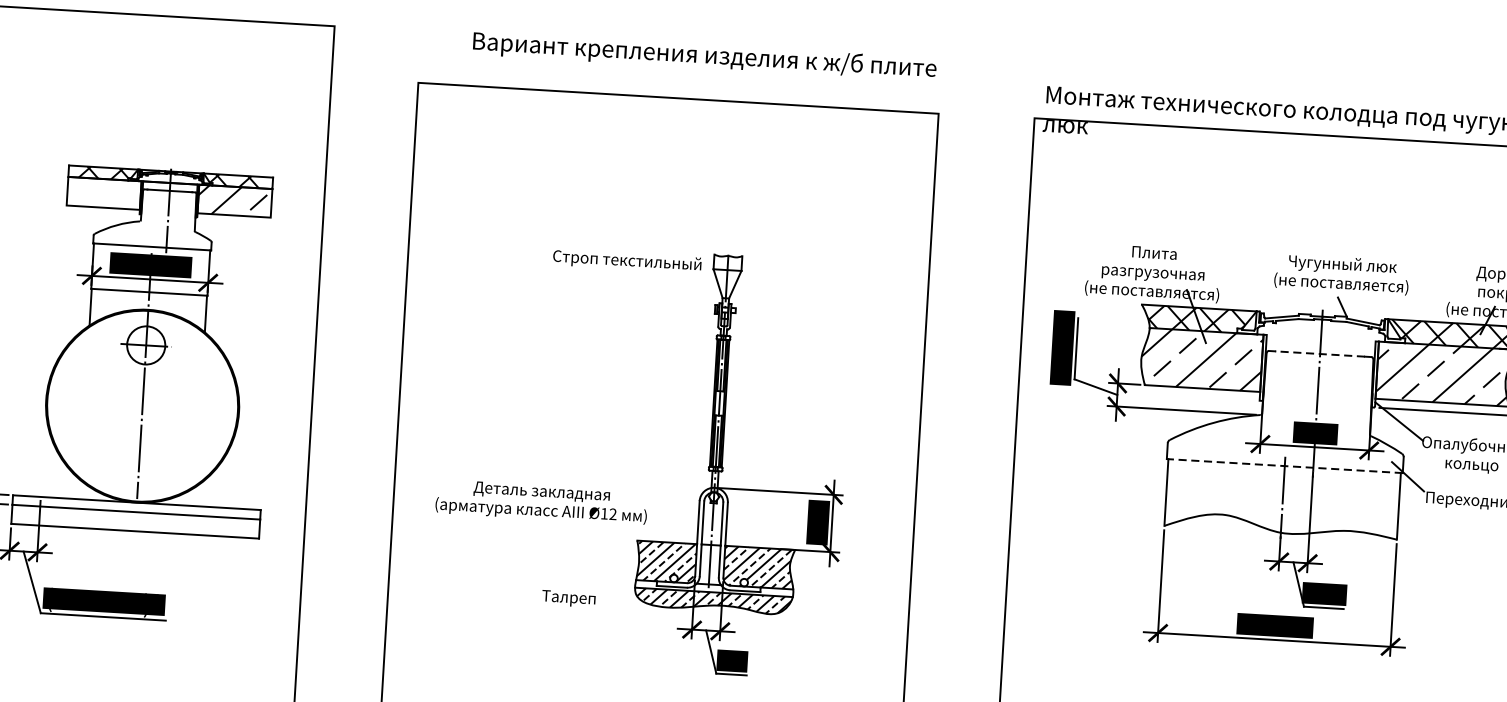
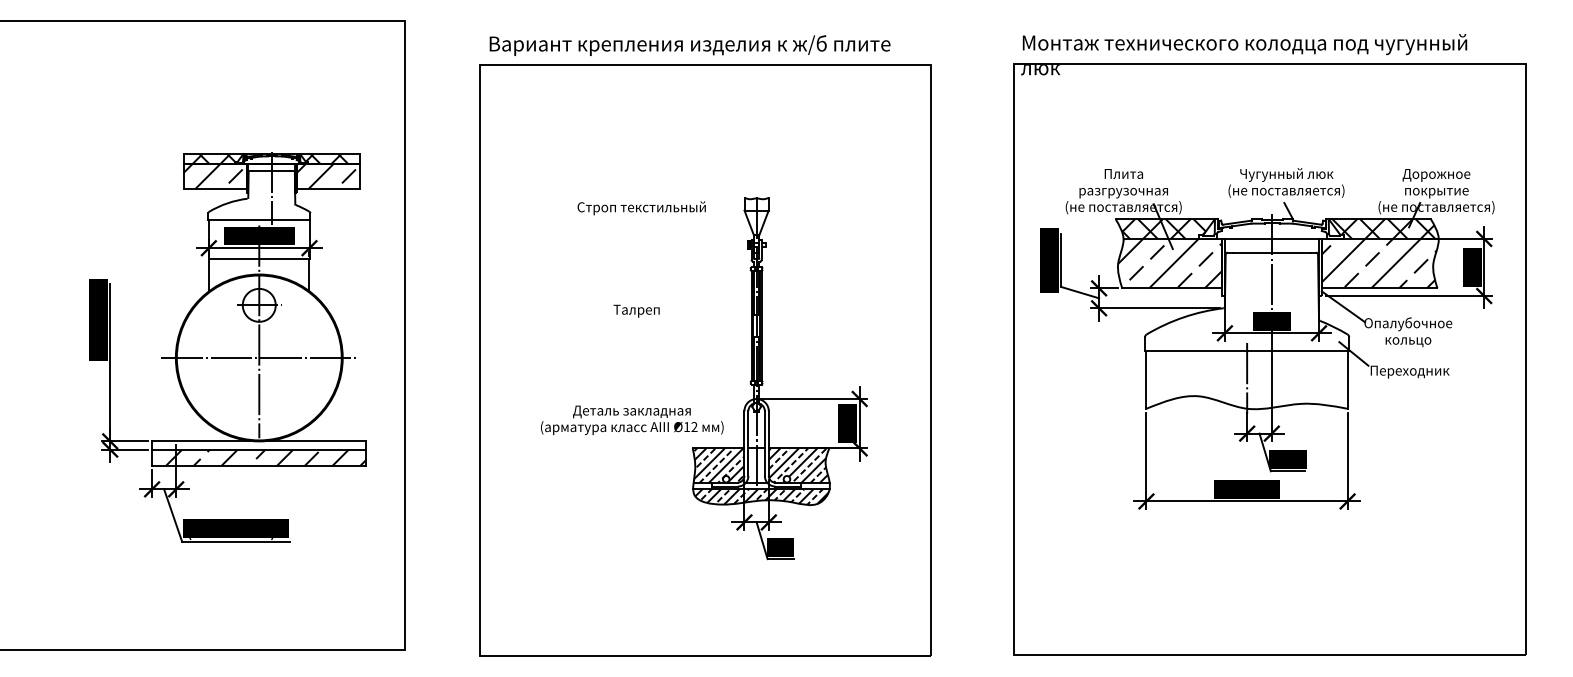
text: (704, 56) -> (689, 45), moved
hatch: (101, 193) -> (212, 176), added
text: (626, 261) -> (641, 208), moved
line: (1320, 337) -> (1271, 238), added
line: (1319, 353) -> (1271, 252), dashed -> solid
line: (142, 405) -> (259, 357), added
line: (1284, 466) -> (1246, 351), dashed -> solid
text: (541, 502) -> (632, 420), moved
hatch: (142, 521) -> (265, 457), added
text: (568, 598) -> (636, 310), moved

